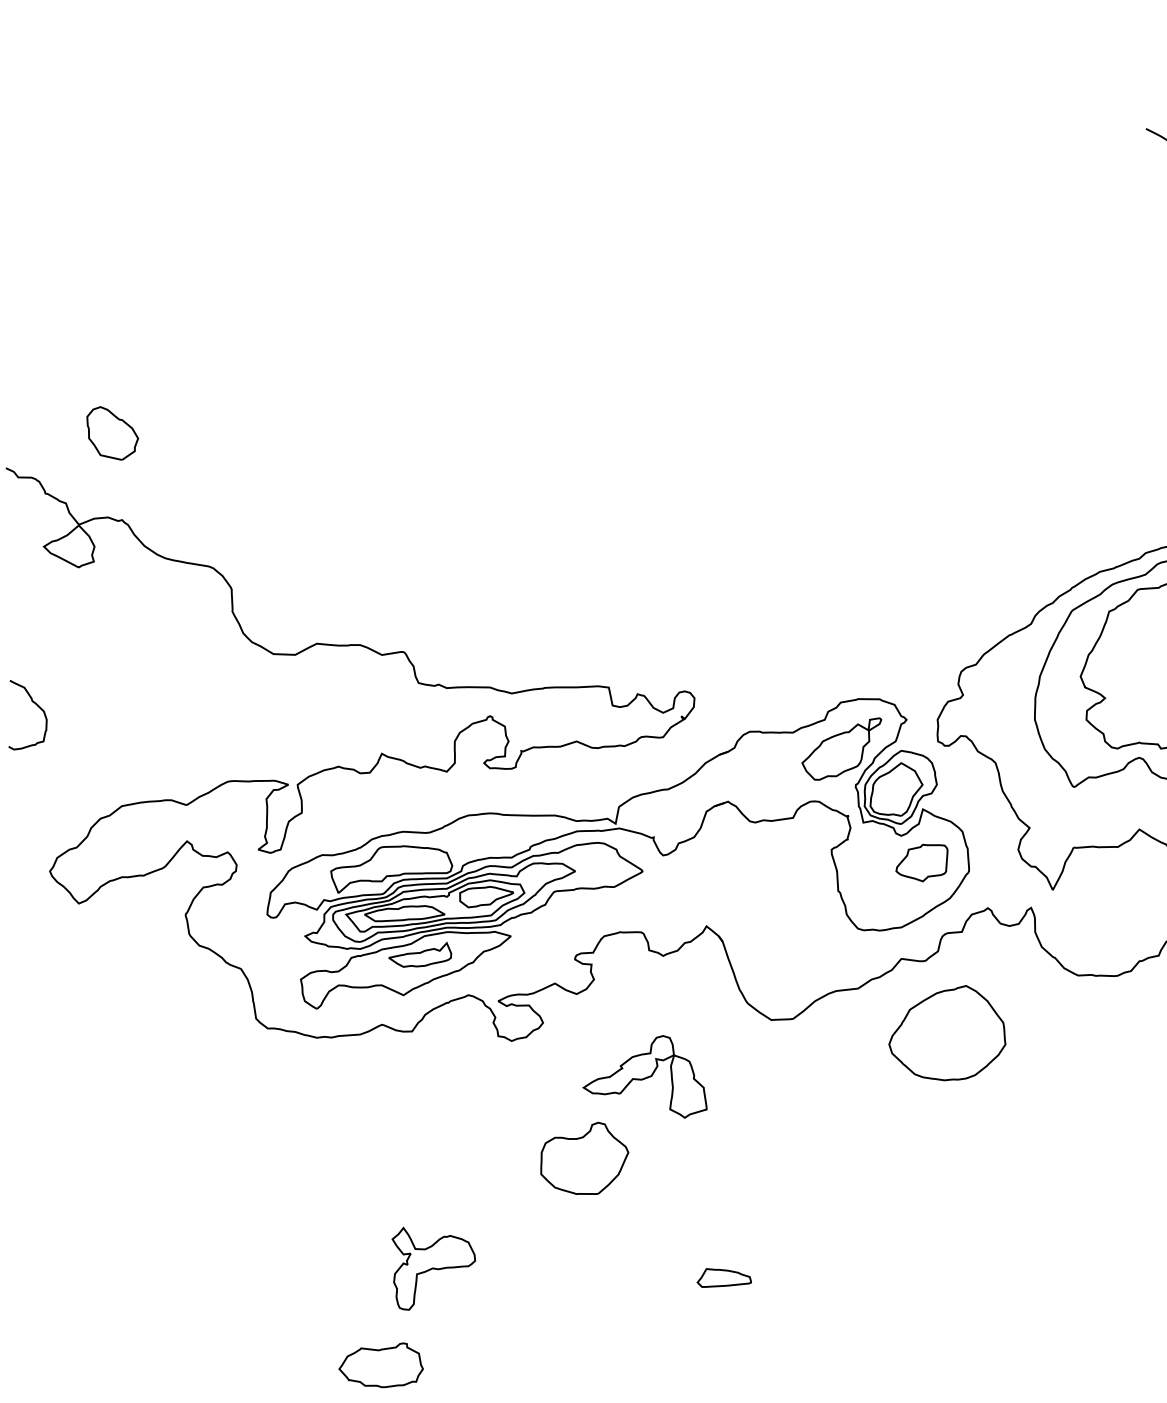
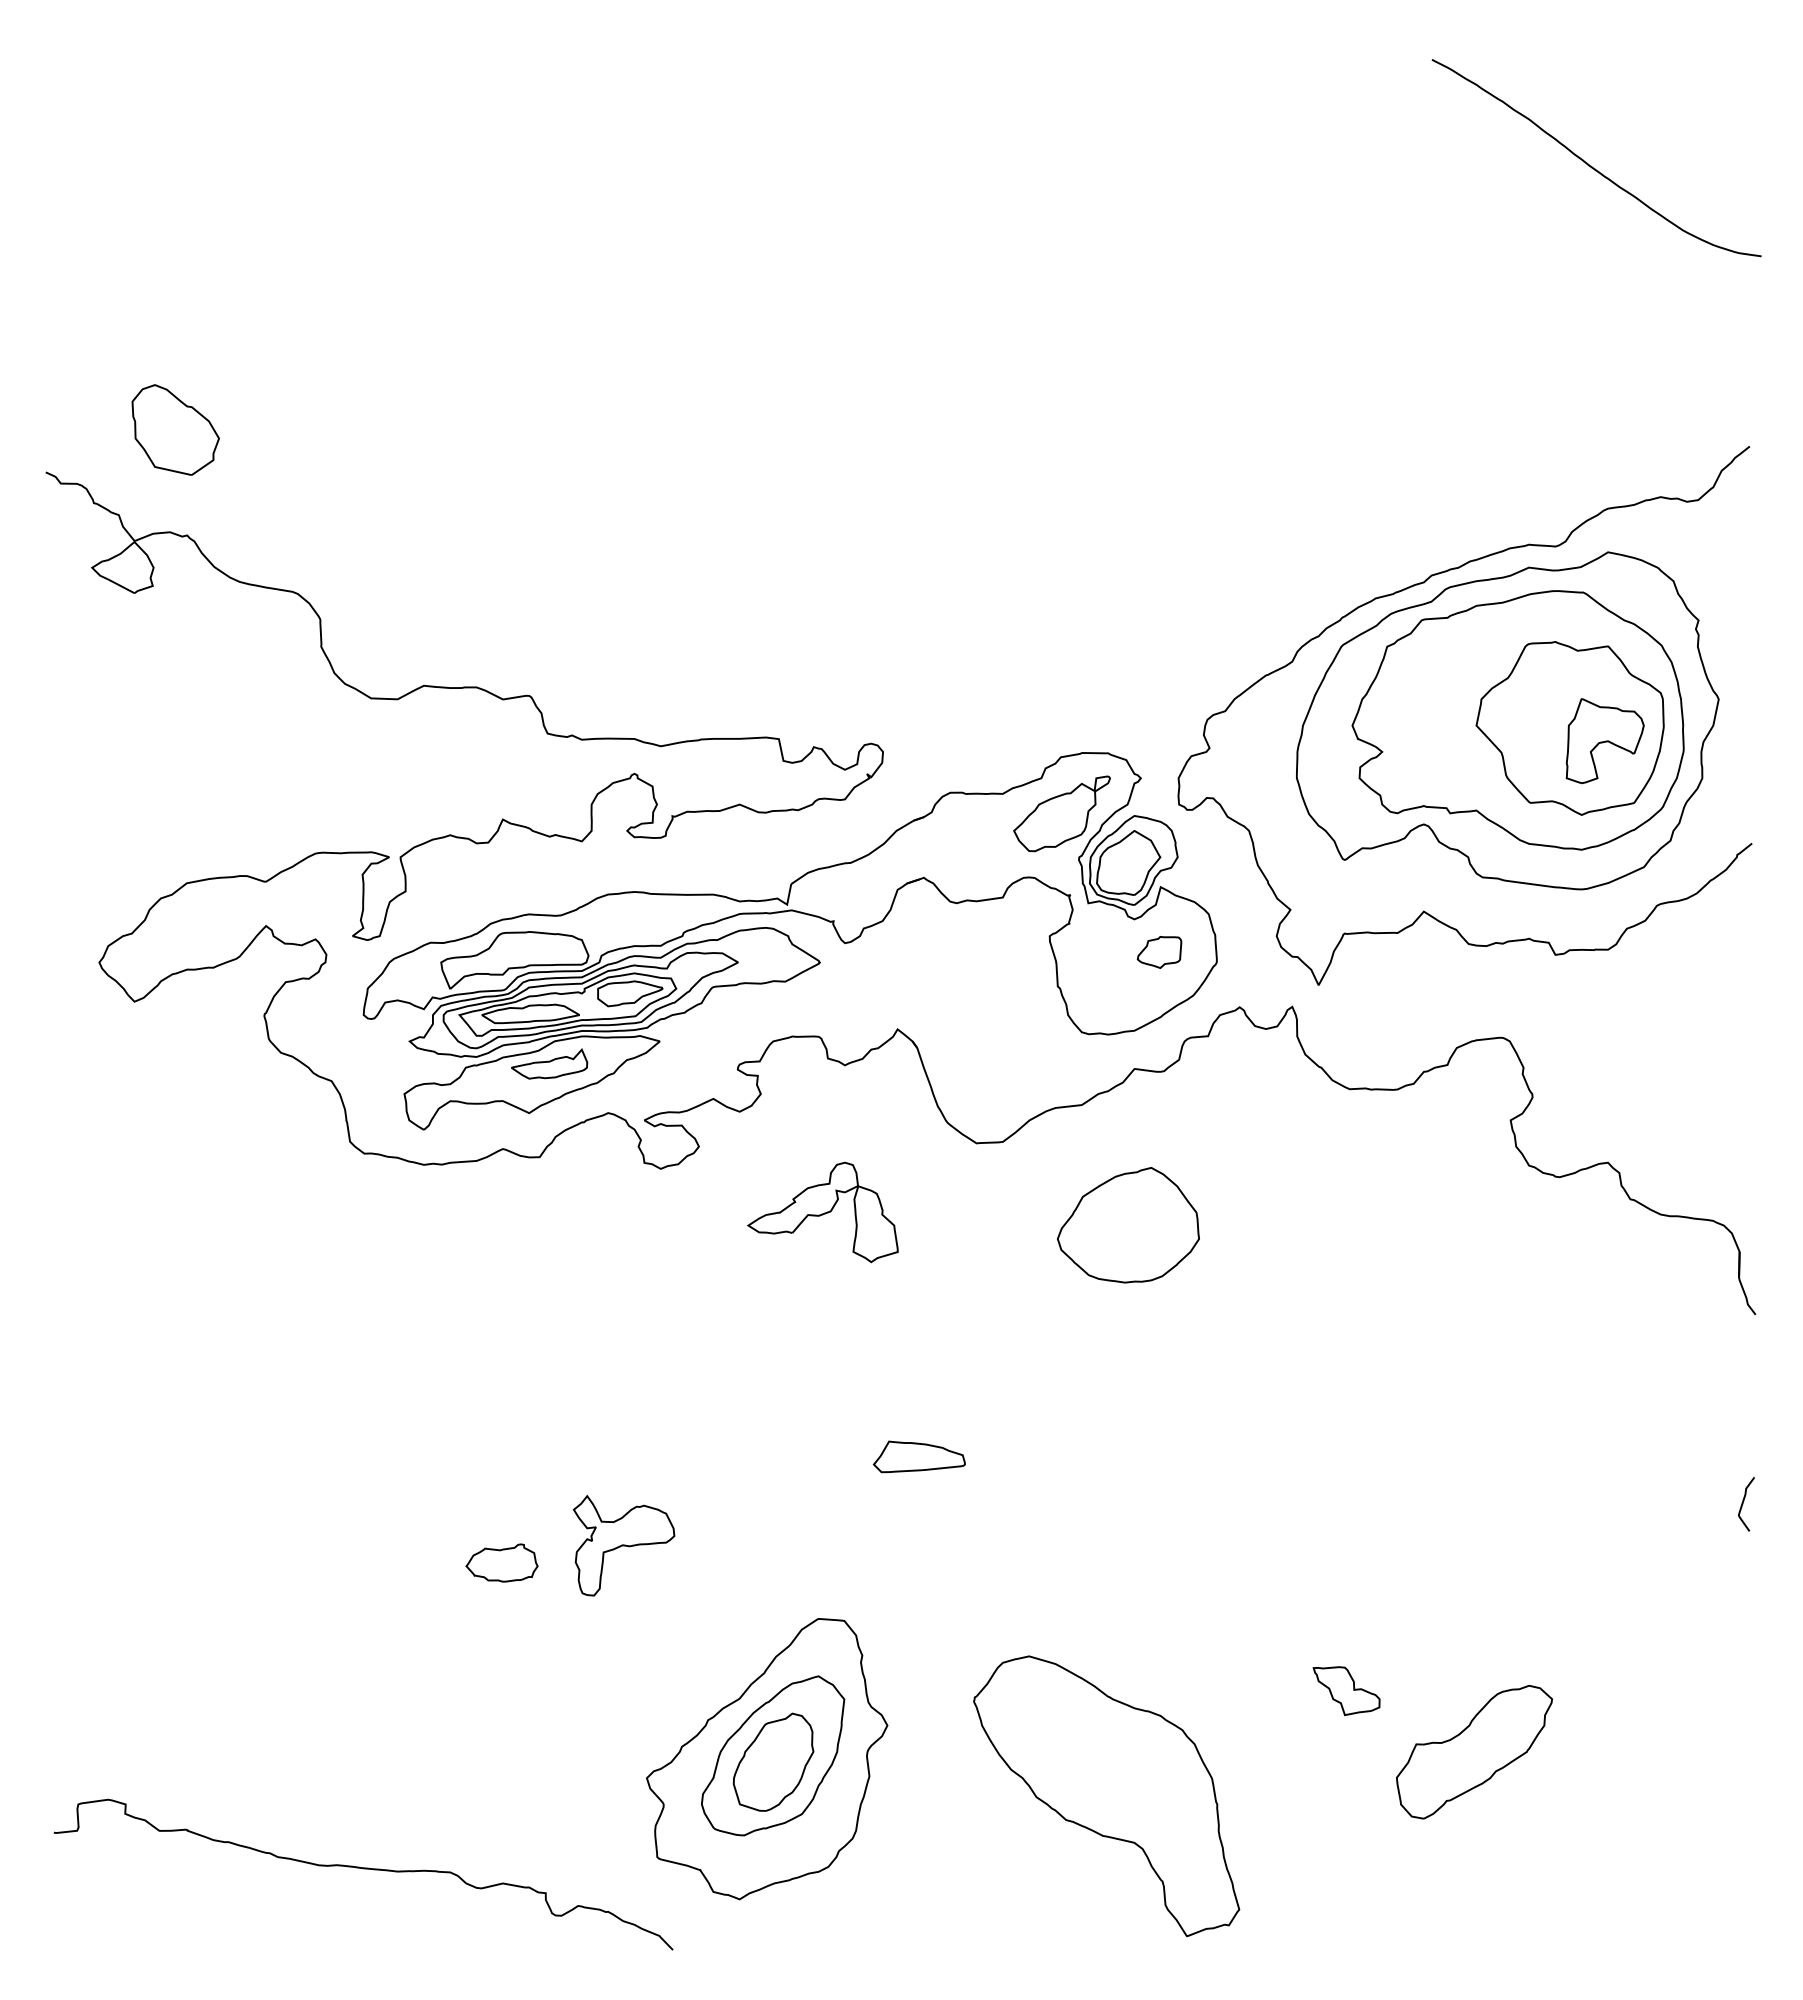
part: (112, 433) -> (175, 430), size x1.4
curve: (36, 706) -> (83, 761), removed
part: (921, 863) -> (1159, 952), size x0.7
part: (947, 1033) -> (1128, 1225), moved
part: (584, 1158) -> (749, 1311), removed
part: (433, 1268) -> (623, 1545), moved
part: (723, 1277) -> (918, 1456), size x1.4
part: (380, 1364) -> (501, 1562), size x0.7

